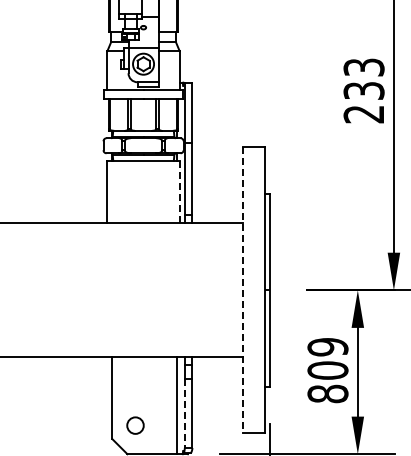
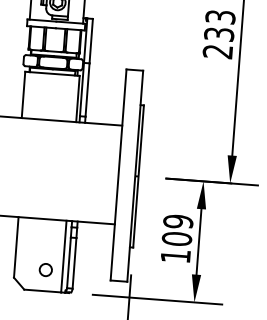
line: (180, 191) -> (78, 98), dashed -> solid
line: (242, 290) -> (118, 175), dashed -> solid
text: (327, 393) -> (175, 255), 809 -> 109
line: (184, 414) -> (68, 263), dashed -> solid
circle: (135, 425) -> (45, 269), moved

